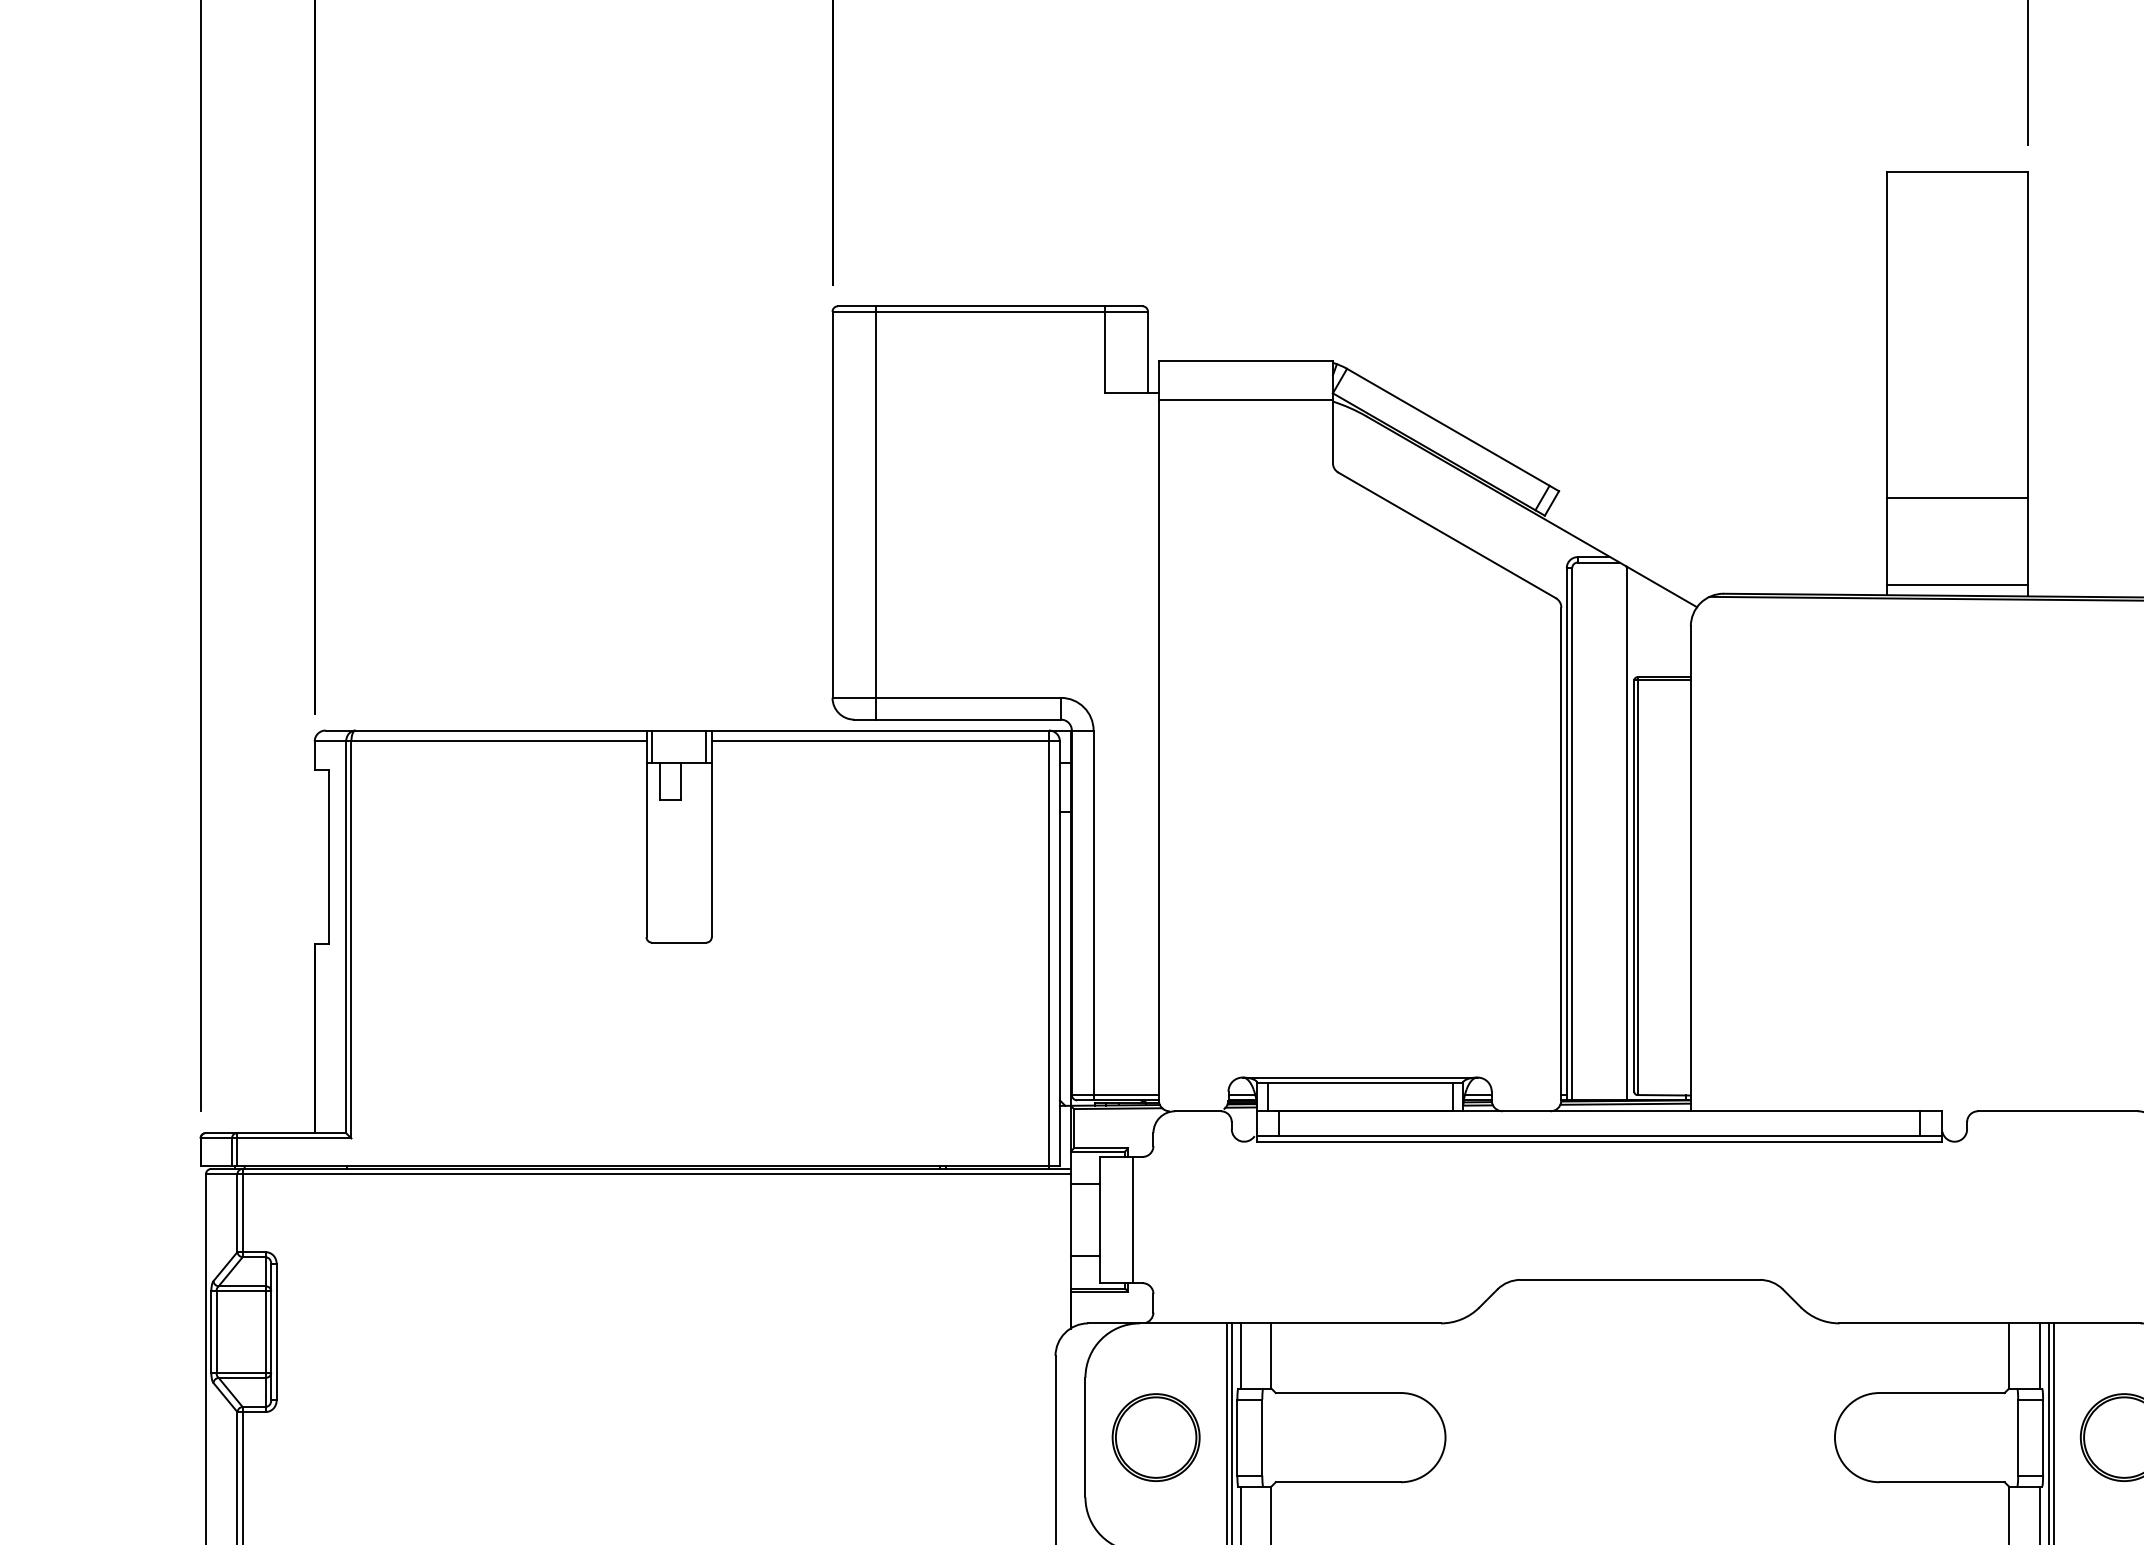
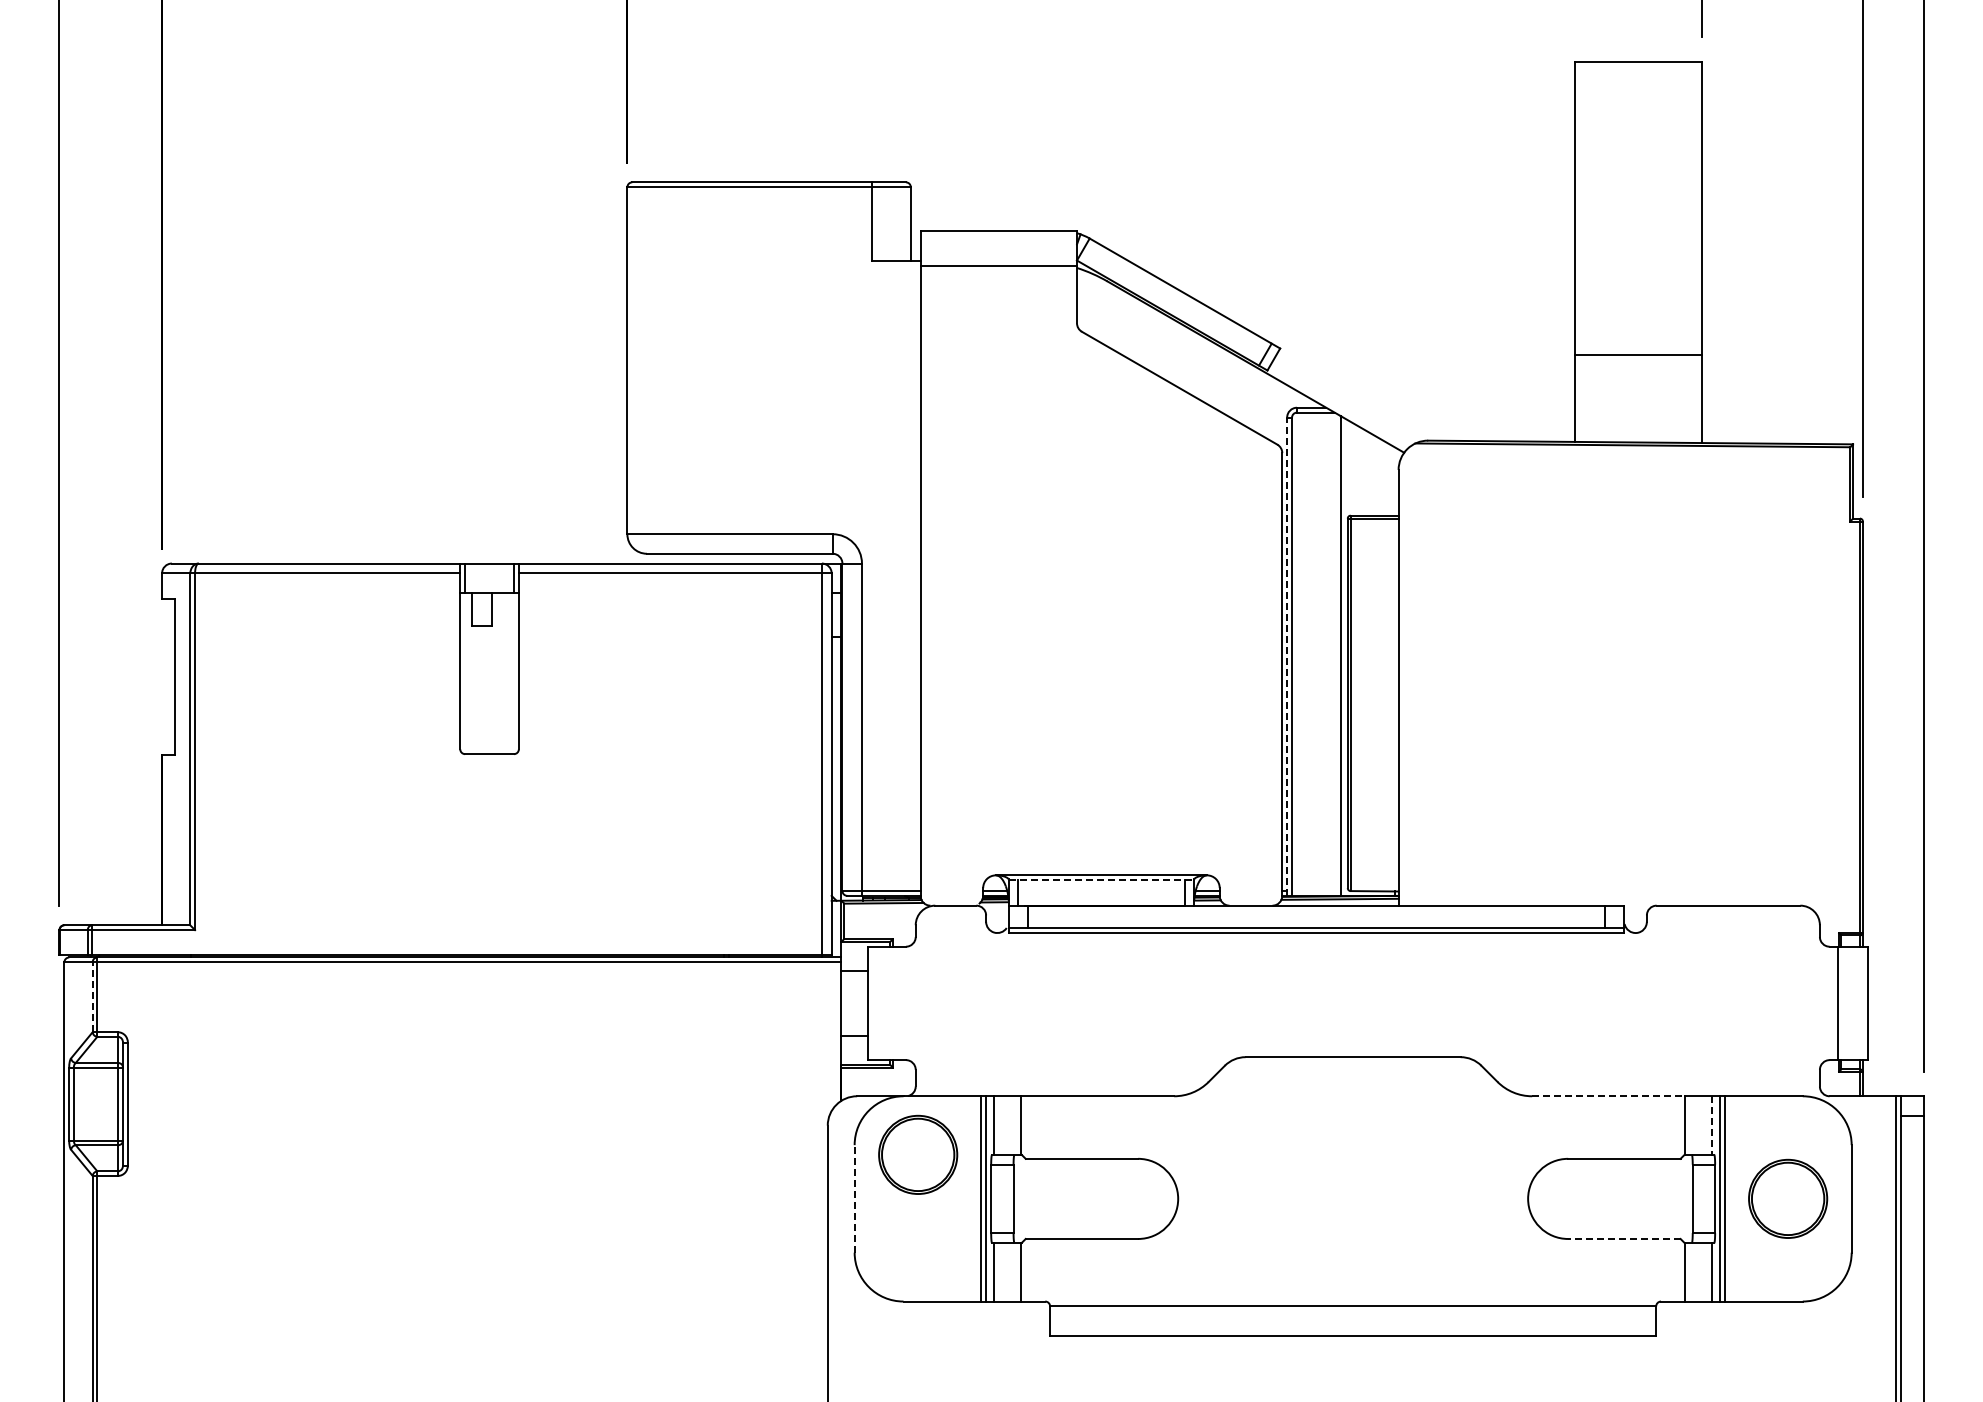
line: (876, 512) -> (666, 367), removed
line: (1956, 585) -> (1637, 433), removed
line: (1567, 833) -> (1287, 656), solid -> dashed
line: (1360, 1083) -> (1101, 880), solid -> dashed
line: (237, 1213) -> (92, 997), solid -> dashed
line: (1133, 1220) -> (897, 1003), removed
line: (1925, 1323) -> (1609, 1096), solid -> dashed
line: (2040, 1357) -> (1712, 1126), solid -> dashed
line: (1085, 1437) -> (854, 1198), solid -> dashed
part: (1156, 1437) -> (918, 1154), moved
line: (1941, 1481) -> (1623, 1238), solid -> dashed

